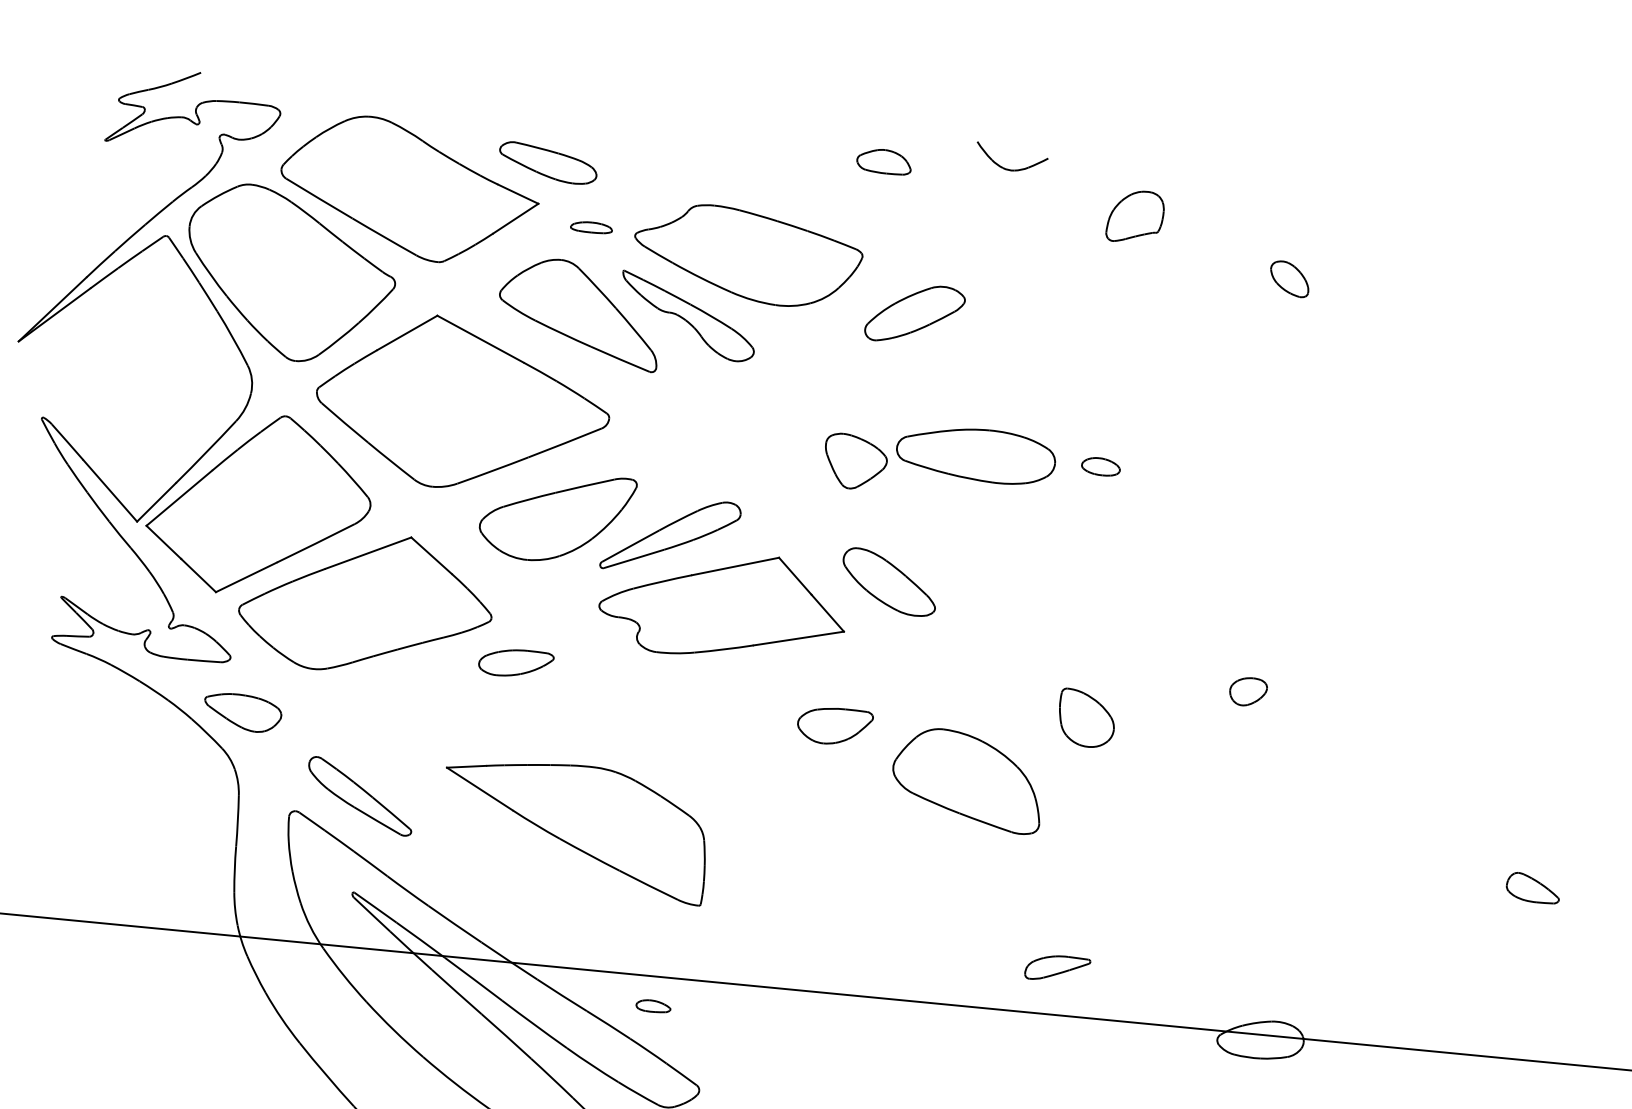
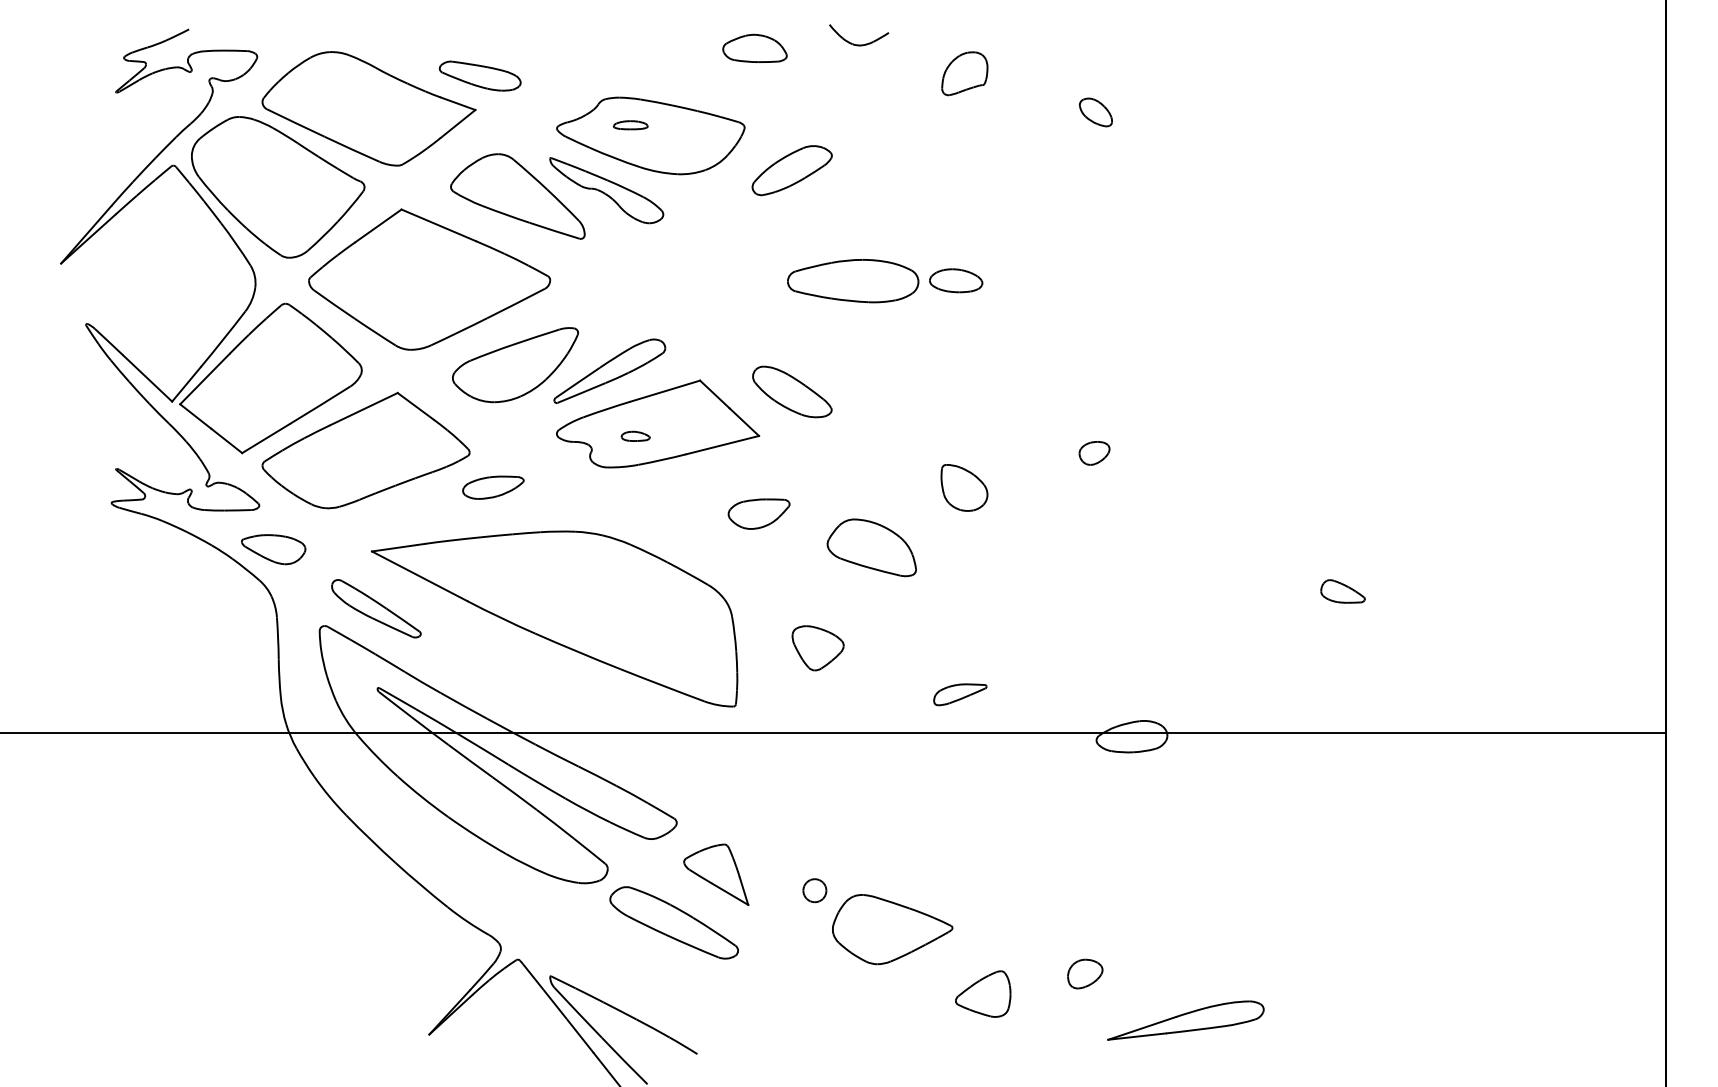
part: (883, 160) -> (754, 47), size x1.43
part: (591, 227) -> (630, 125), moved
part: (854, 462) -> (817, 648), moved
part: (1101, 466) -> (956, 280), size x1.67
part: (967, 779) -> (871, 547), size x0.71
part: (574, 828) -> (554, 618), size x1.67
part: (653, 1005) -> (635, 435), moved

